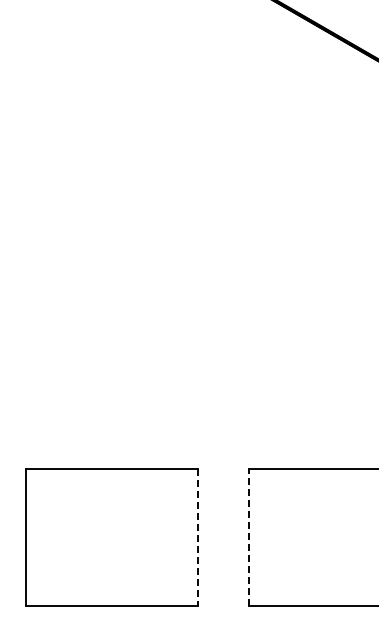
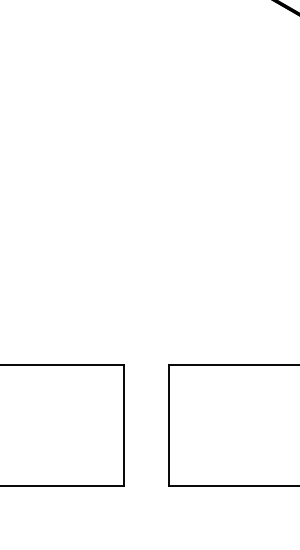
line: (197, 537) -> (124, 425), dashed -> solid
line: (249, 537) -> (169, 425), dashed -> solid

